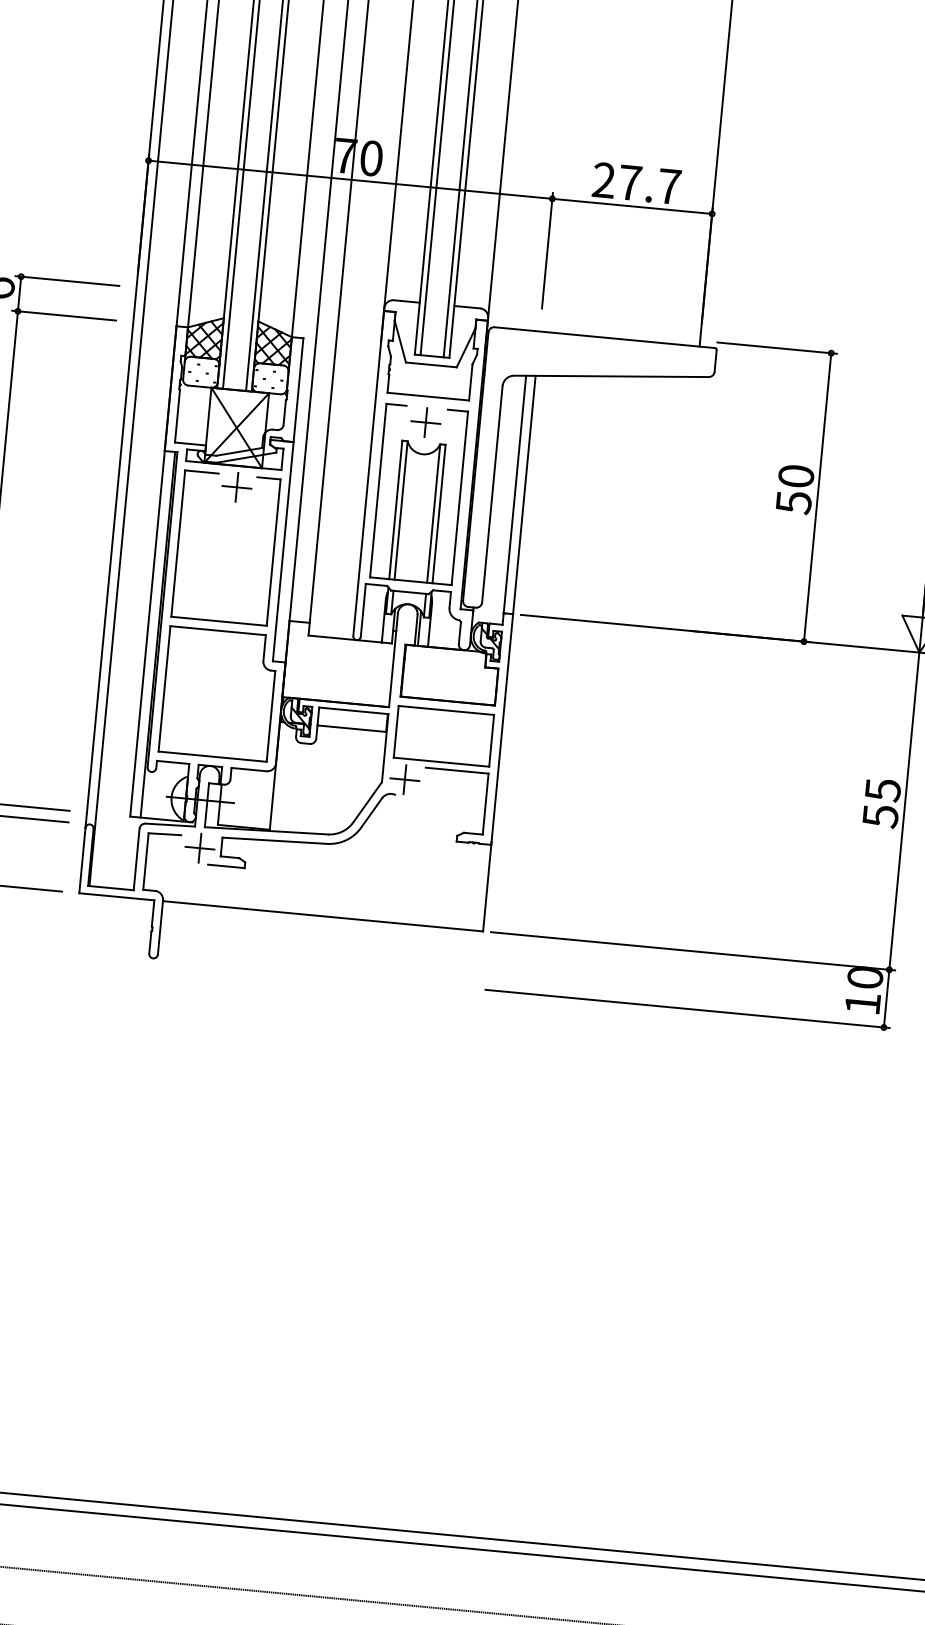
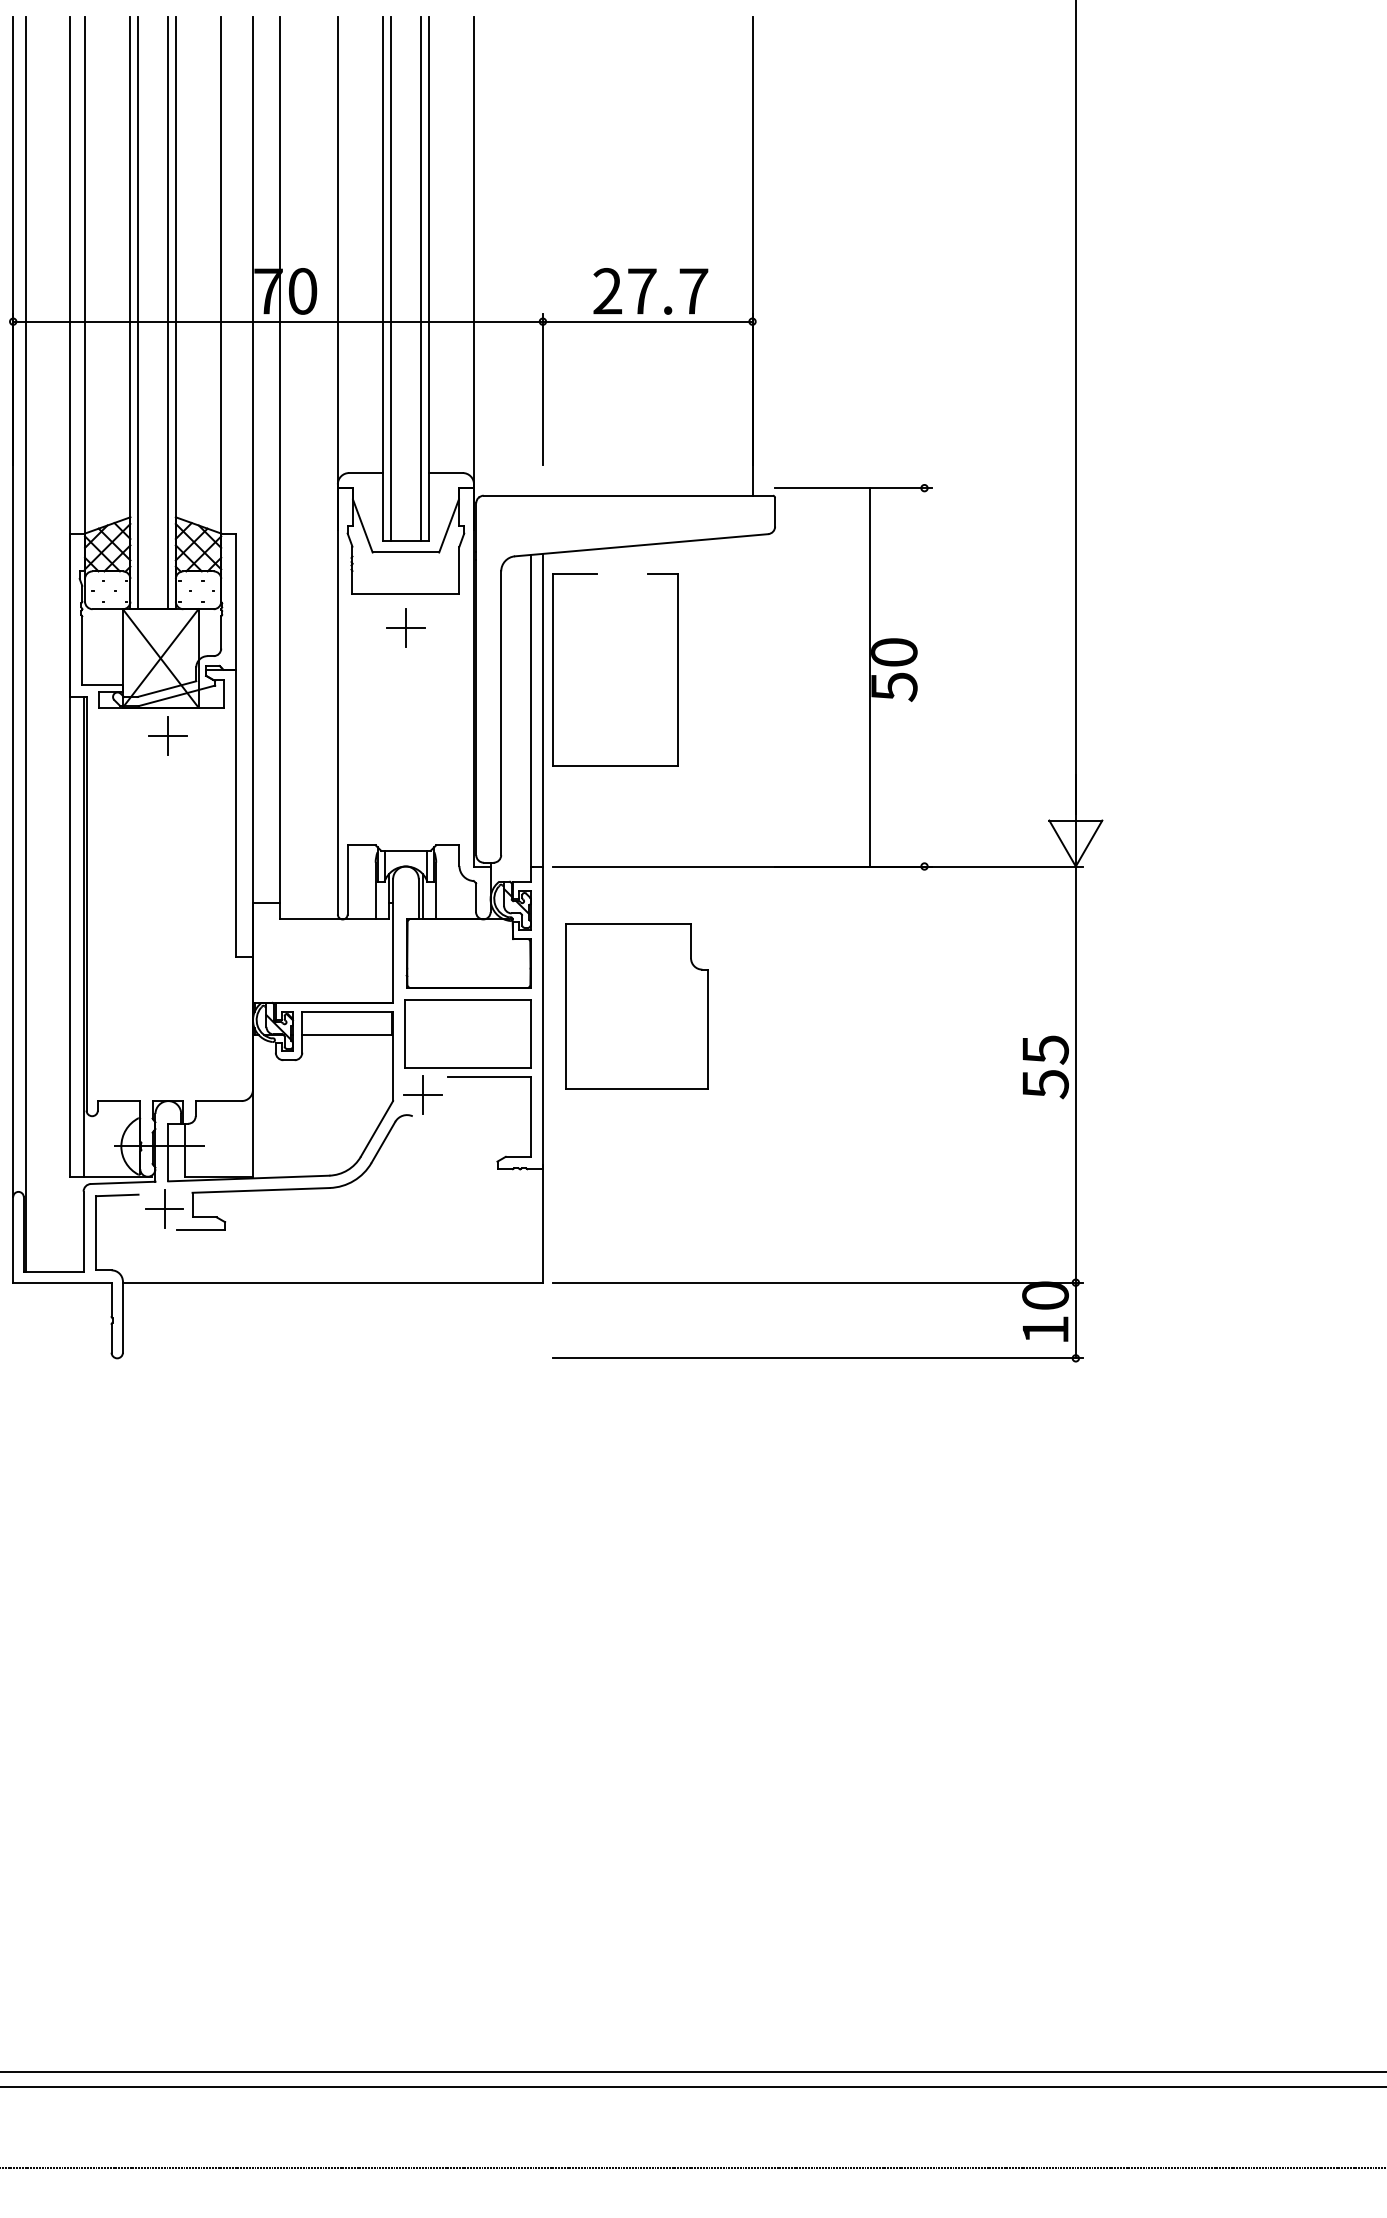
part: (418, 494) -> (405, 722), removed
line: (817, 497) -> (869, 677), moved
part: (178, 543) -> (553, 669), moved
part: (218, 693) -> (636, 1006), moved

